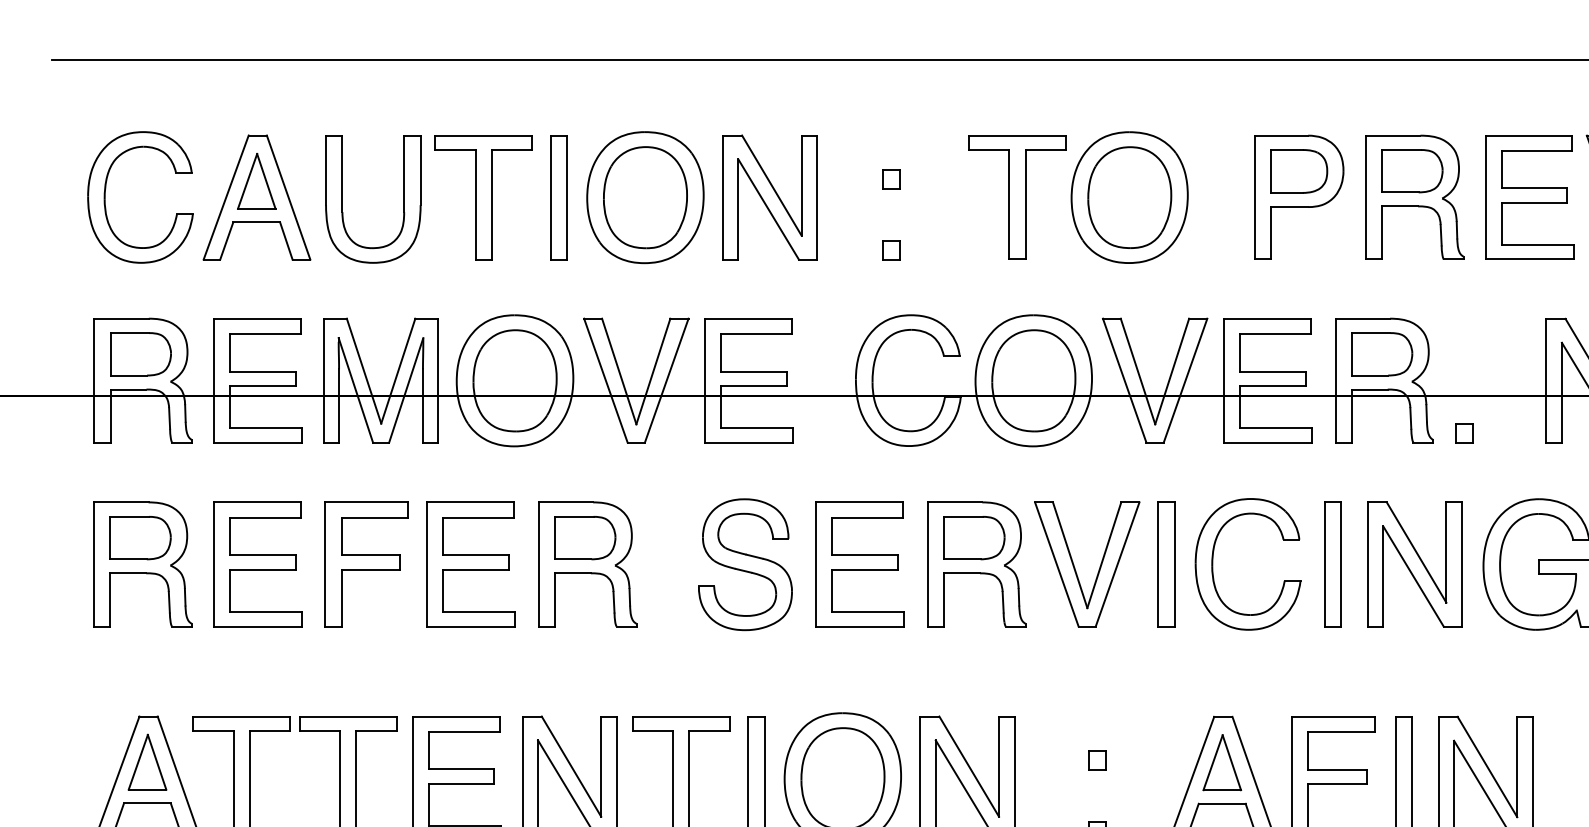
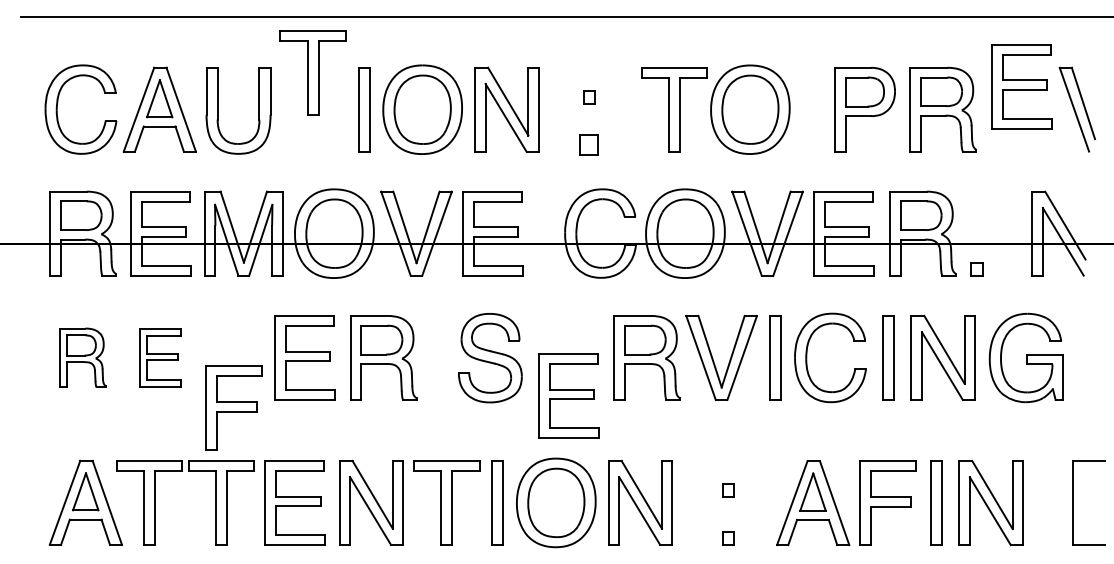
part: (482, 197) -> (312, 72), moved
part: (1528, 197) -> (1021, 86), moved
part: (891, 250) -> (589, 145), size x1.6
part: (142, 563) -> (82, 357), size x0.7
part: (257, 563) -> (160, 357), size x0.7
part: (365, 563) -> (233, 407), moved
part: (859, 563) -> (568, 395), moved

